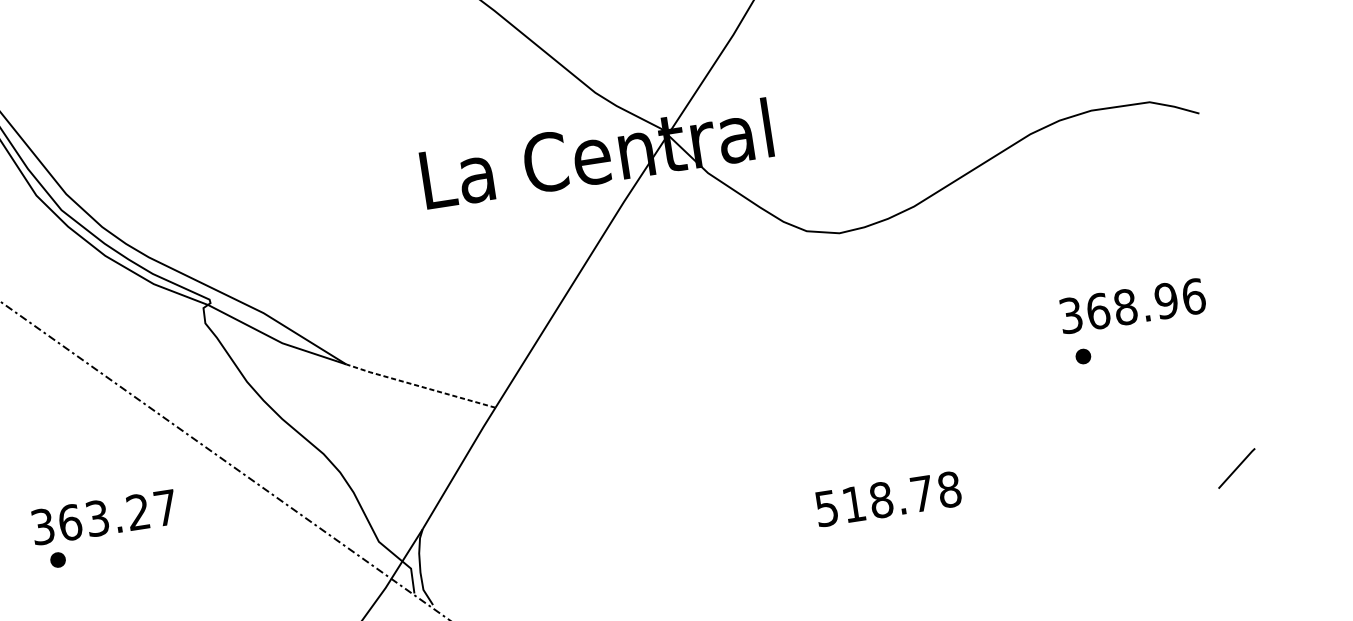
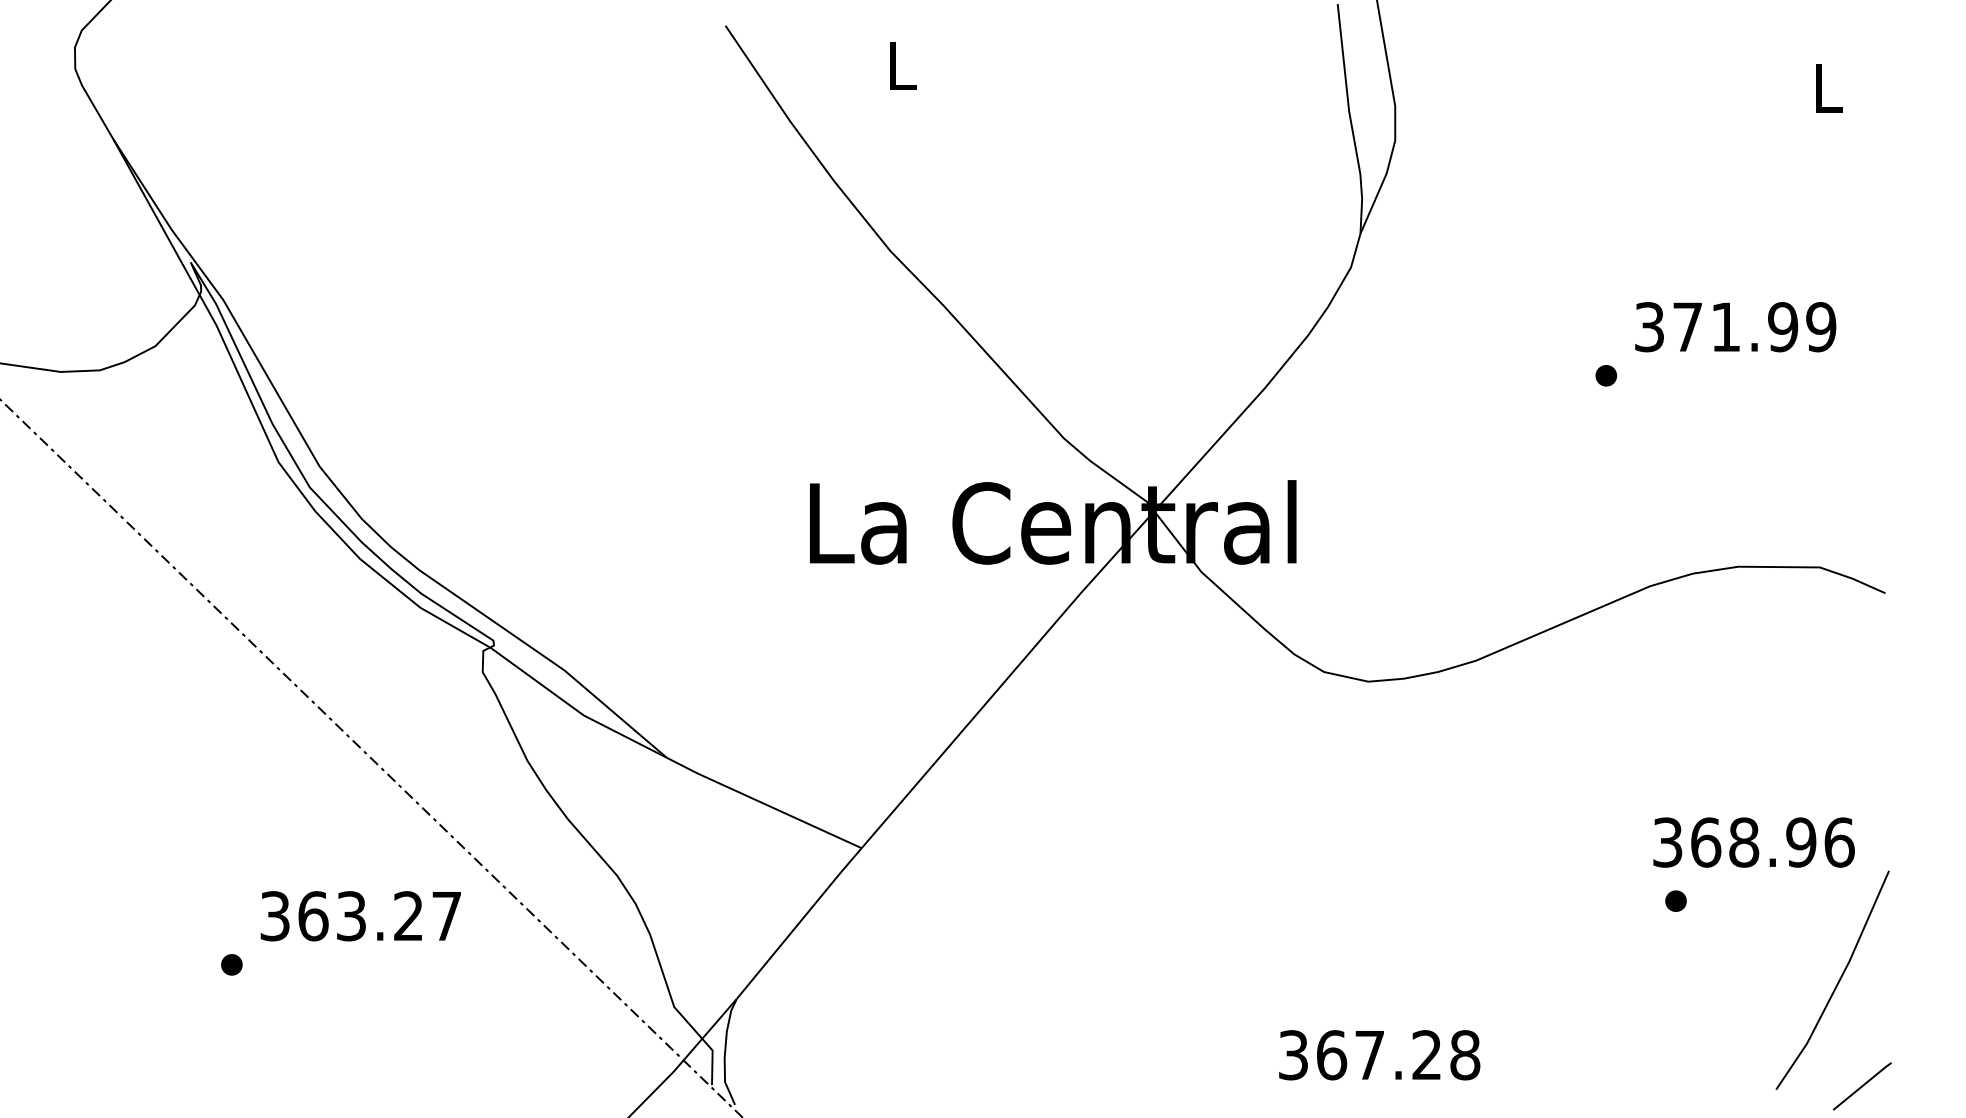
line: (419, 386) -> (762, 803), dashed -> solid
line: (1207, 397) -> (1837, 982), added
text: (874, 501) -> (1360, 1055), 518.78 -> 367.28
text: (103, 517) -> (360, 916), moved

